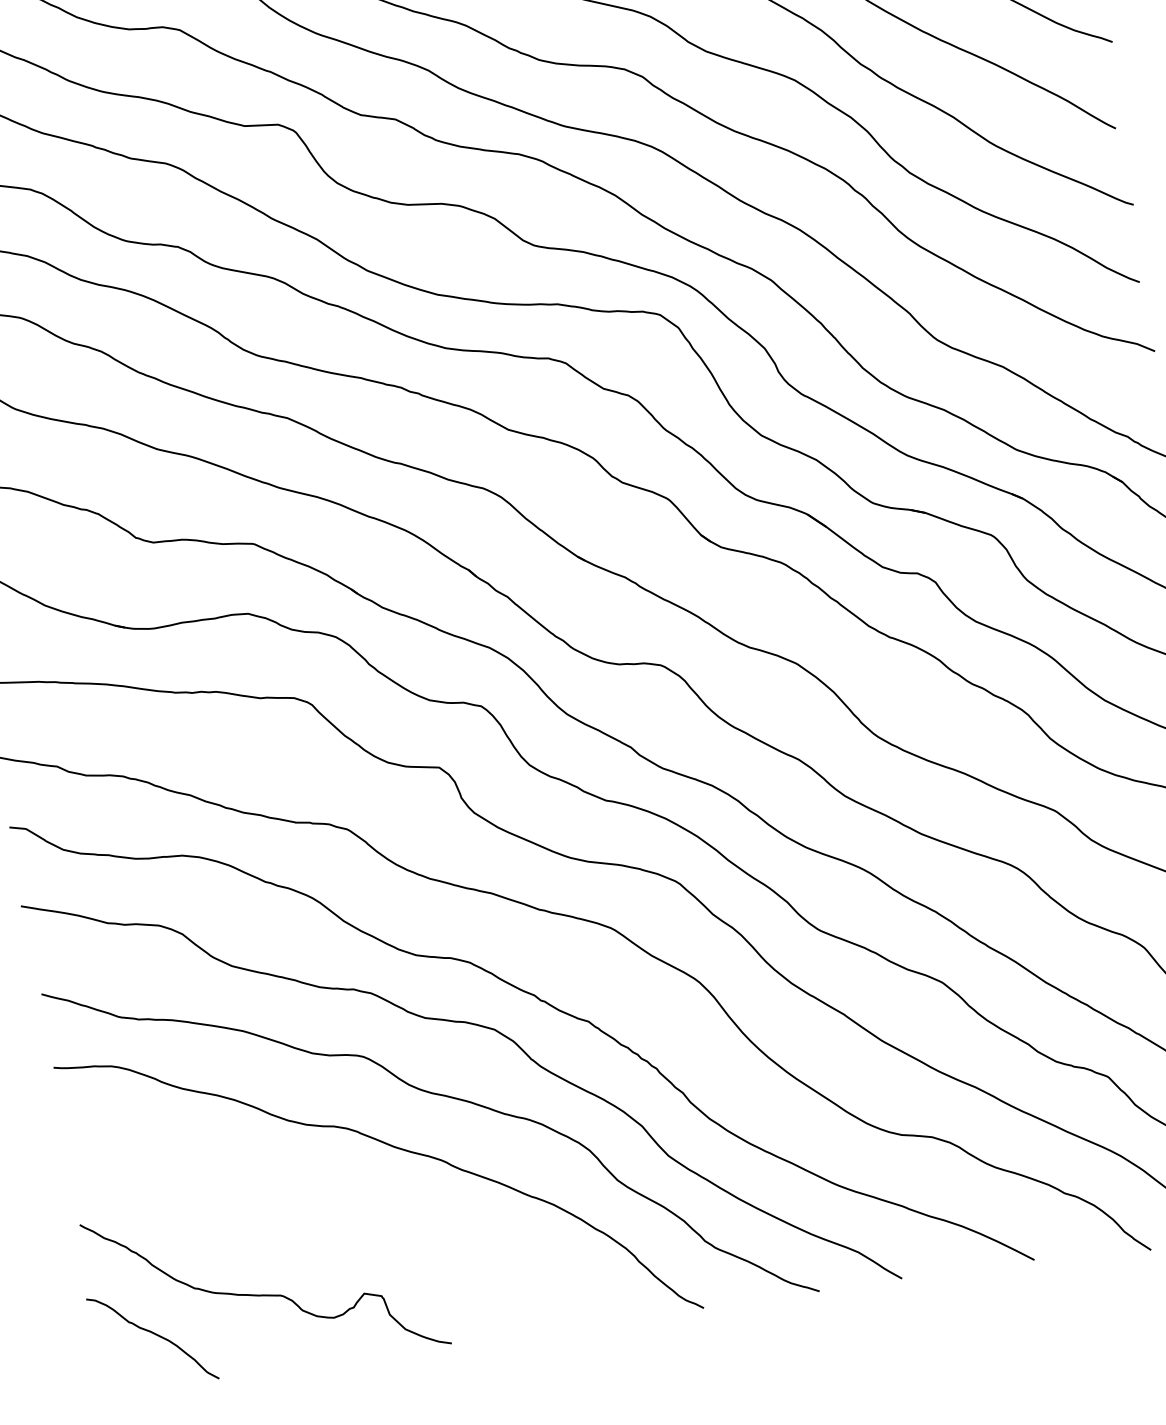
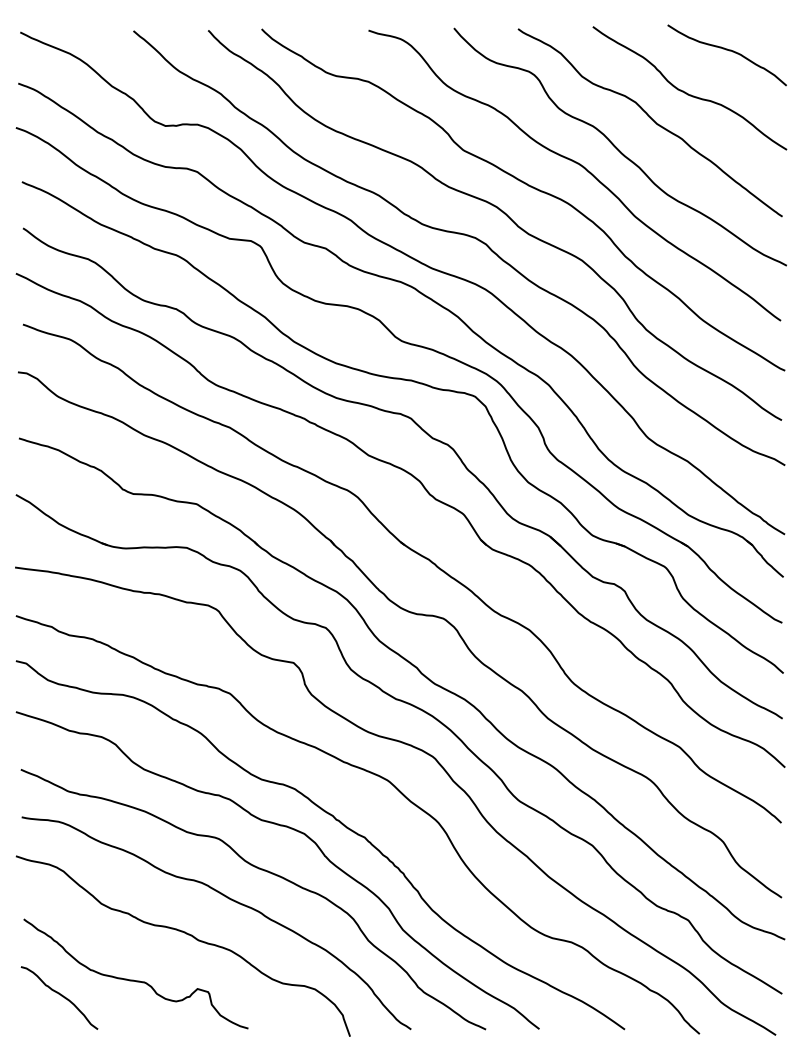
curve: (338, 1212) -> (188, 935), added

